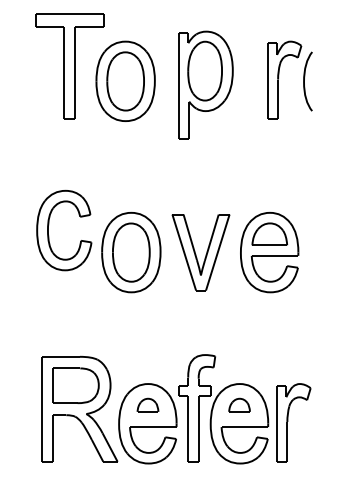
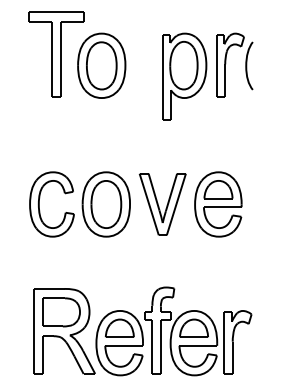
part: (205, 84) -> (184, 76), moved
part: (49, 235) -> (40, 208), moved
part: (147, 404) -> (119, 327), size x1.67
part: (239, 404) -> (193, 327), size x1.67

